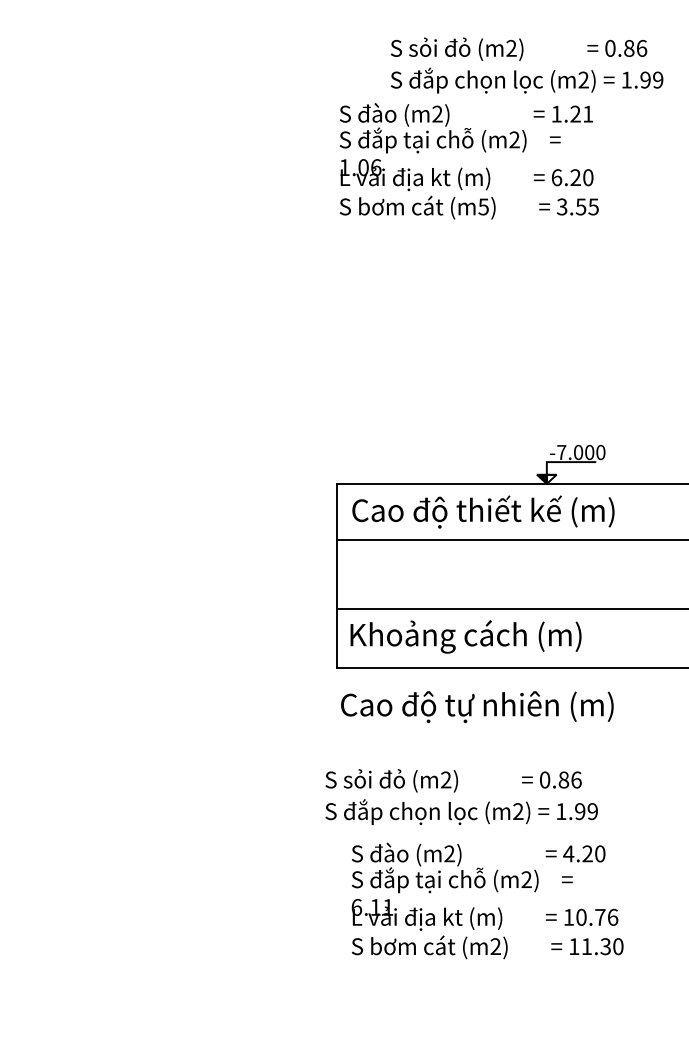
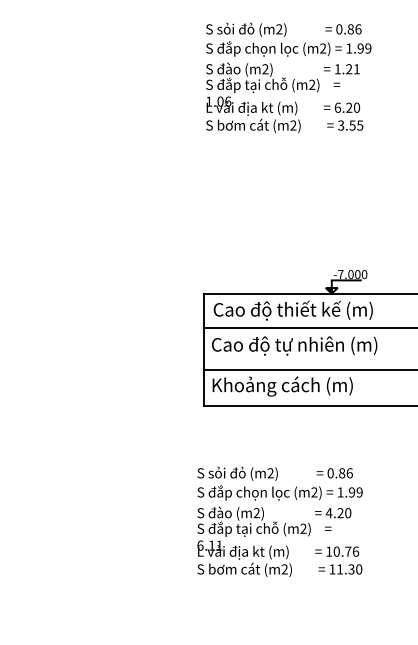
text: (526, 65) -> (288, 39), moved
text: (483, 206) -> (293, 125), (m5) -> (m2)
text: (477, 706) -> (294, 345), moved
text: (487, 900) -> (279, 541), moved

